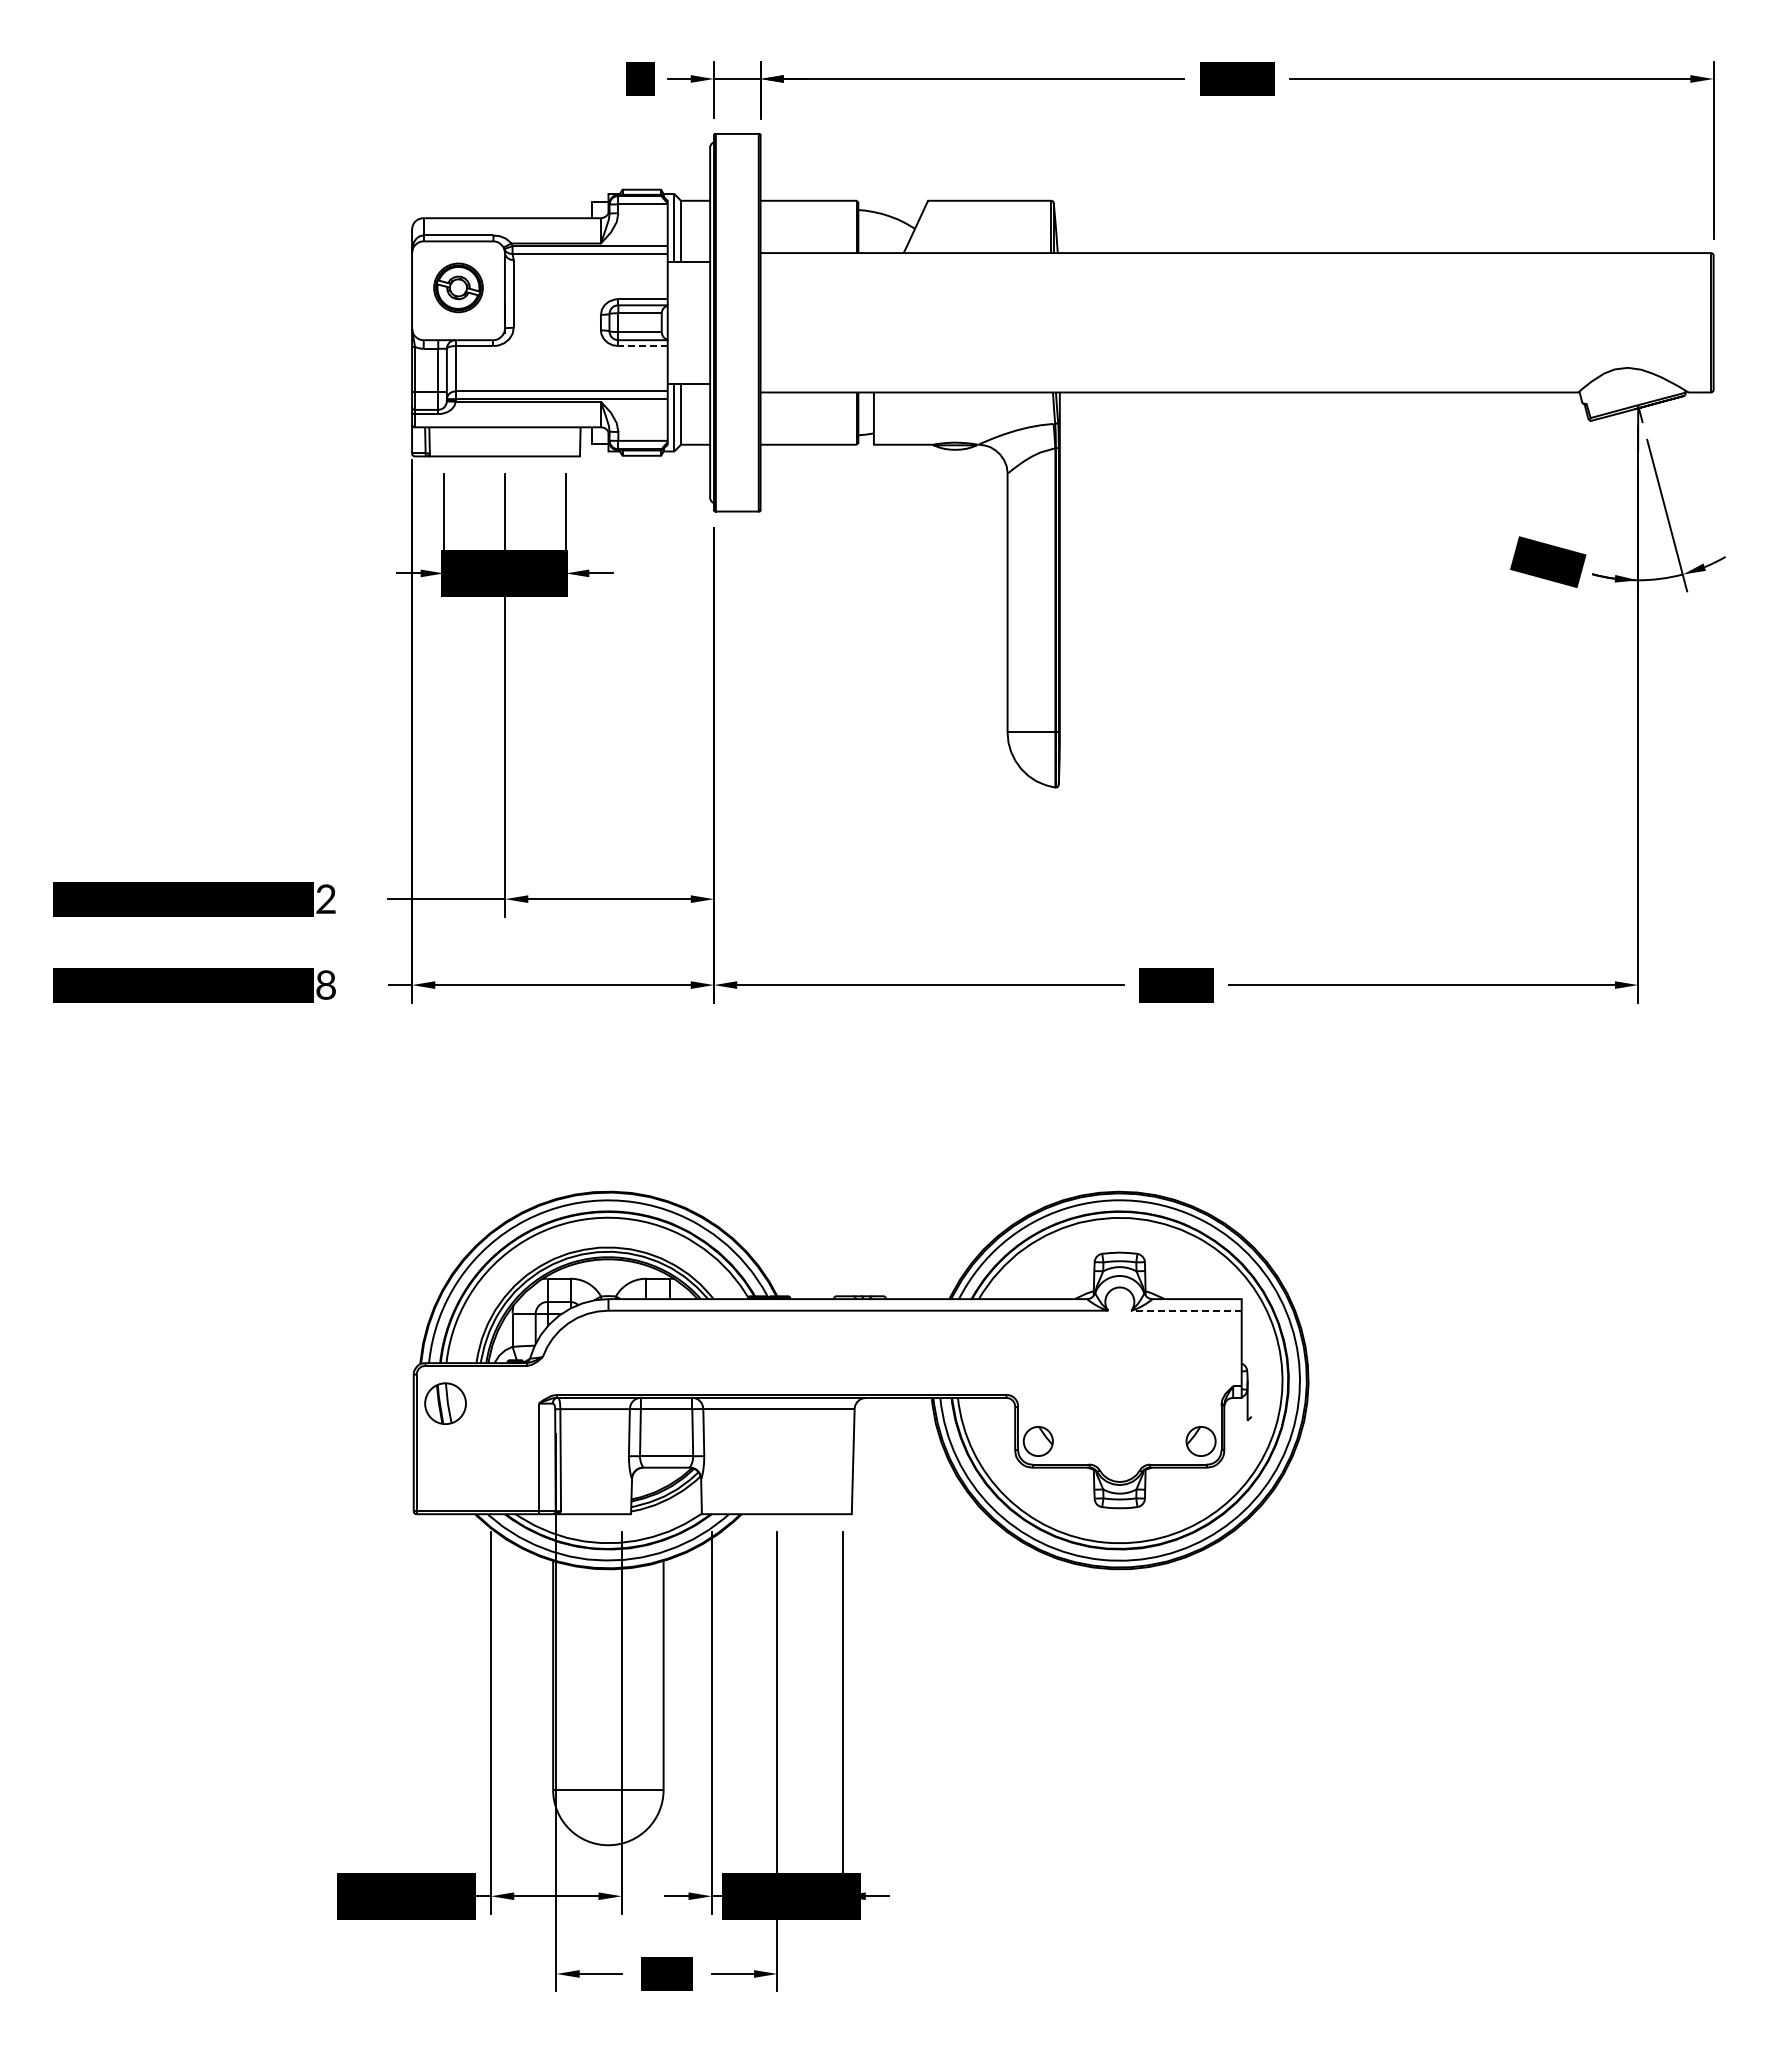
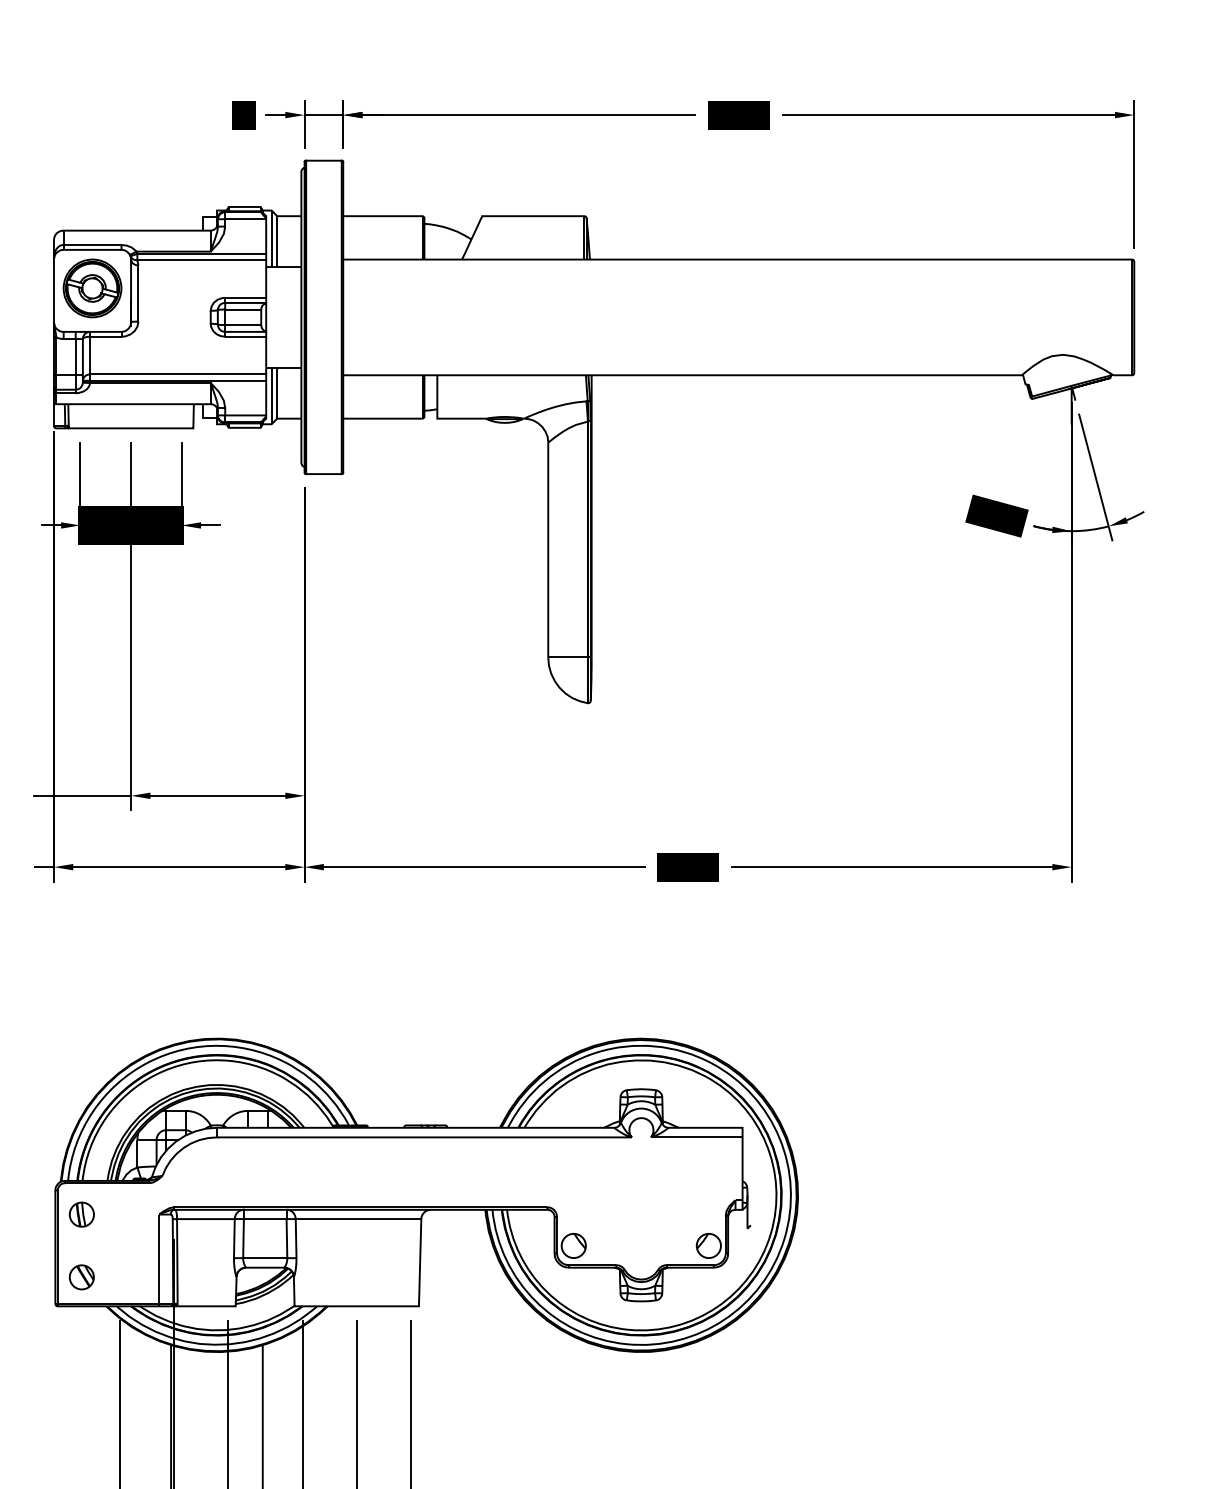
part: (458, 287) -> (92, 288), size x1.43
line: (643, 346) -> (246, 337), dashed -> solid
line: (1186, 1310) -> (696, 1137), dashed -> solid
part: (445, 1403) -> (81, 1214), size x0.71
part: (445, 1479) -> (81, 1277), added

